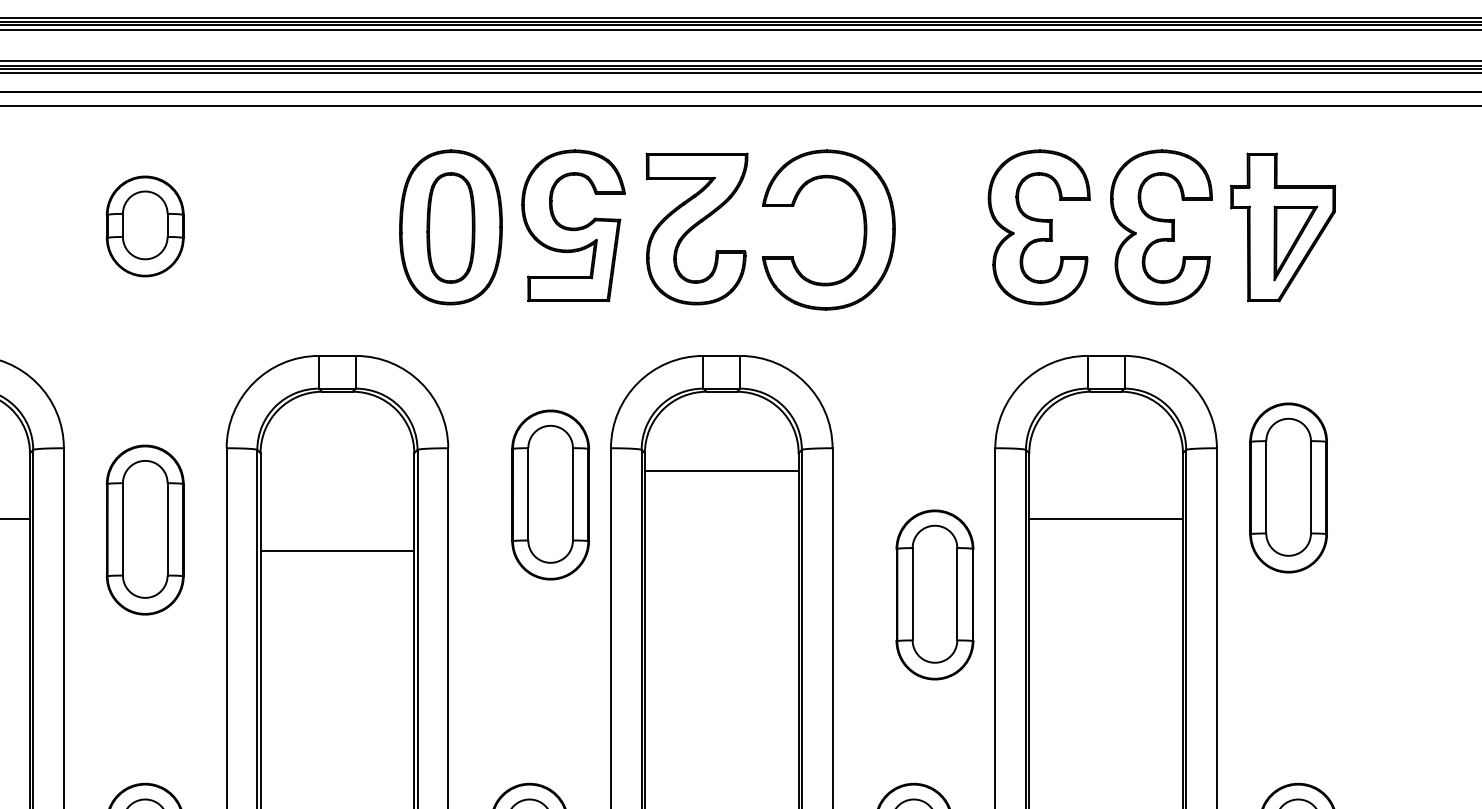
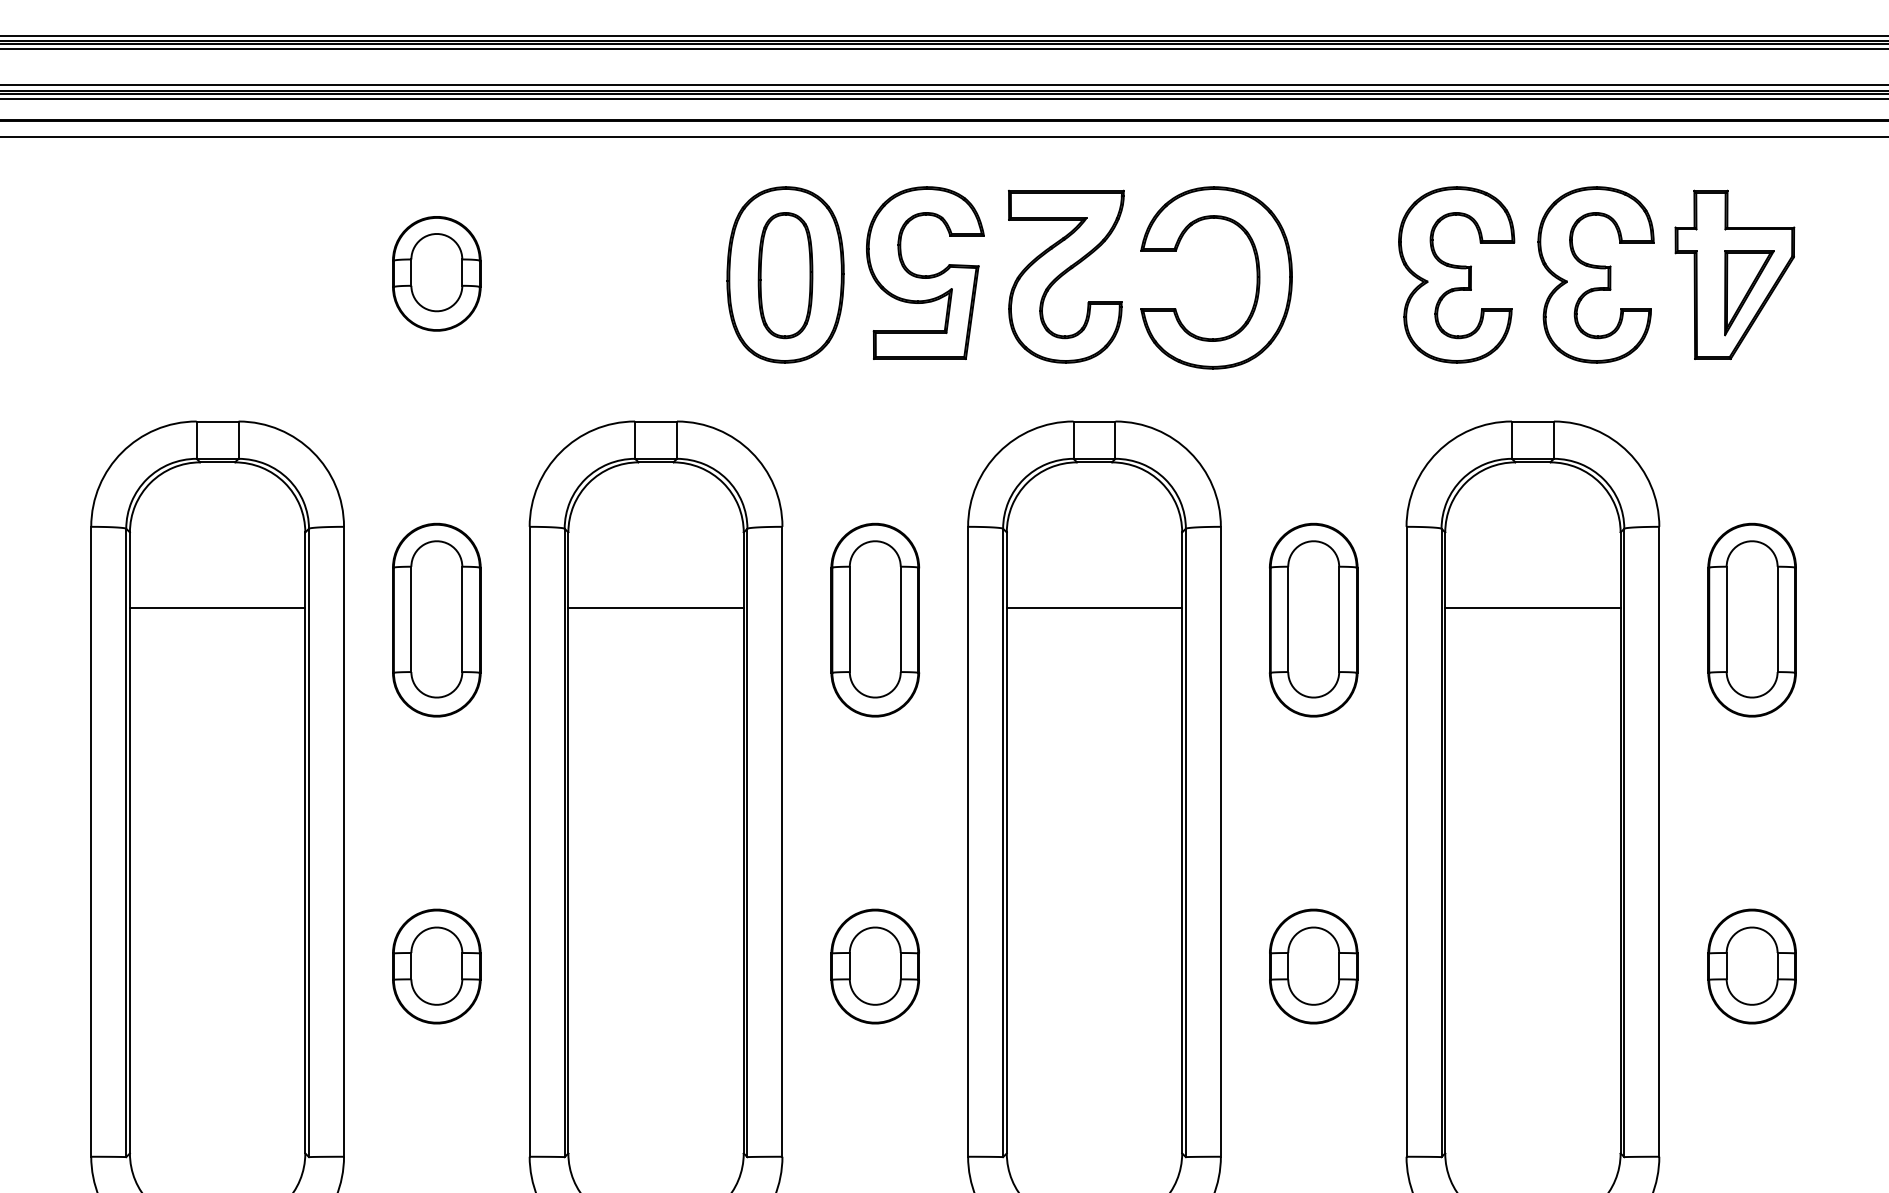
line: (721, 470) -> (1094, 607), moved
part: (1288, 487) -> (1751, 619), moved
part: (550, 494) -> (875, 619), moved
line: (336, 551) -> (655, 607), moved
part: (934, 594) -> (1313, 619), moved

